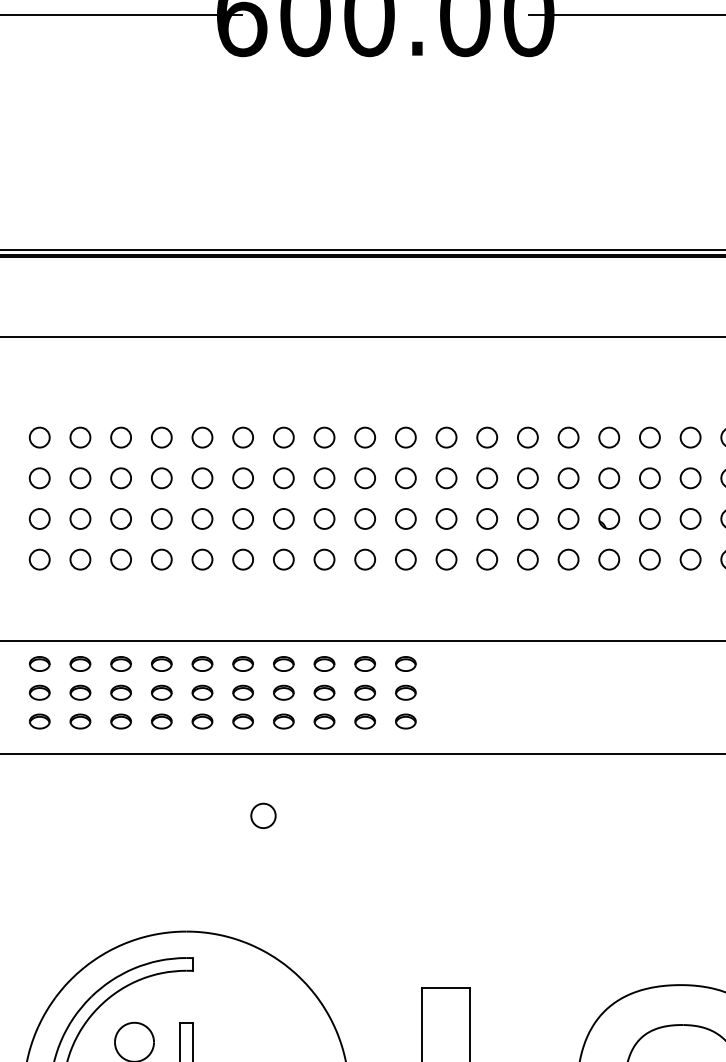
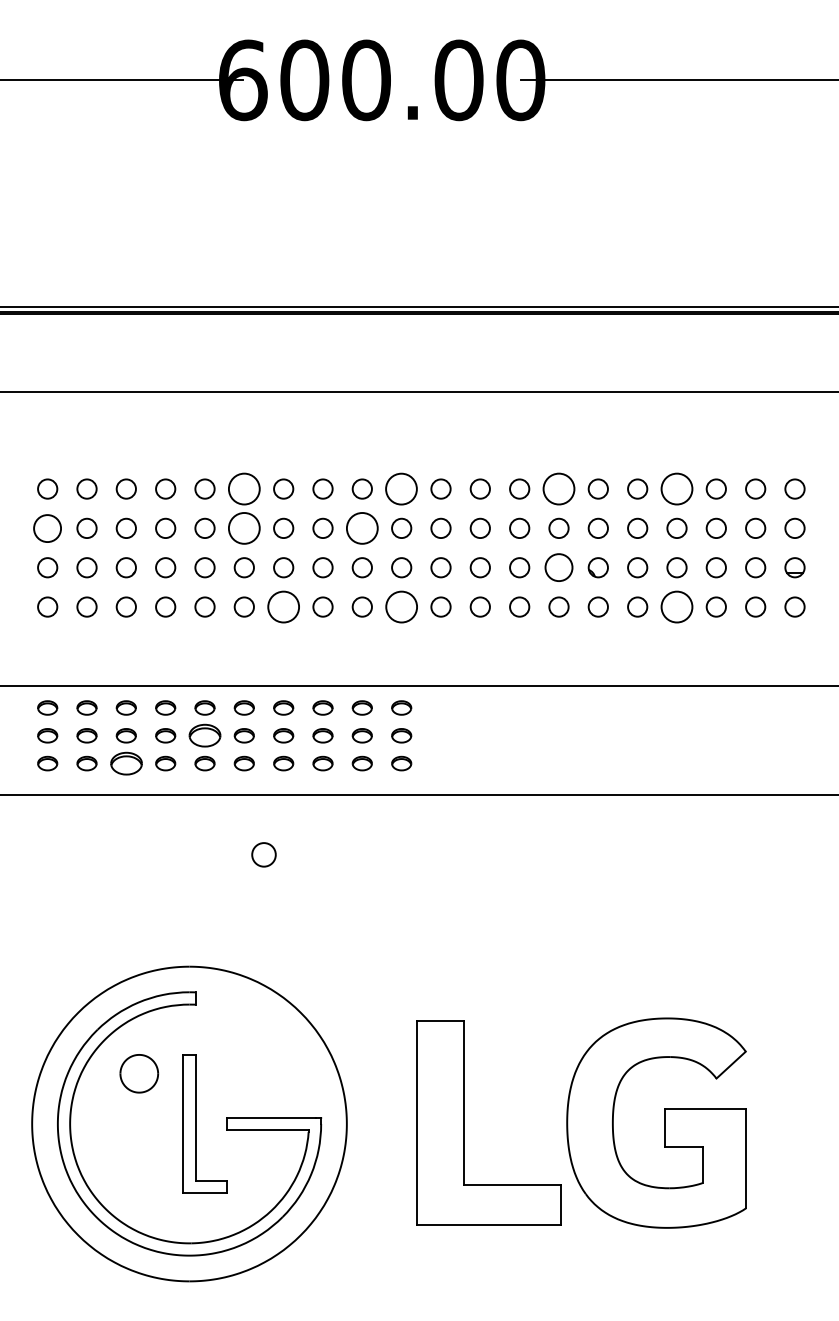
circle: (242, 437) -> (243, 488), size x1.6
circle: (405, 437) -> (401, 488), size x1.6
circle: (568, 437) -> (558, 488), size x1.6
circle: (690, 437) -> (676, 488), size x1.6
circle: (39, 477) -> (47, 527), size x1.4
circle: (242, 478) -> (243, 528), size x1.6
circle: (364, 478) -> (361, 528), size x1.6
circle: (568, 518) -> (558, 567), size x1.4
circle: (283, 559) -> (283, 606), size x1.6
circle: (405, 559) -> (401, 606), size x1.6
circle: (690, 559) -> (676, 606), size x1.6
part: (201, 692) -> (204, 735), size x1.6
part: (120, 721) -> (125, 763), size x1.6

